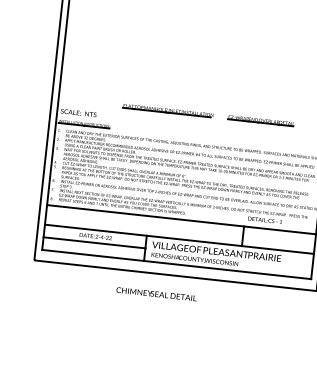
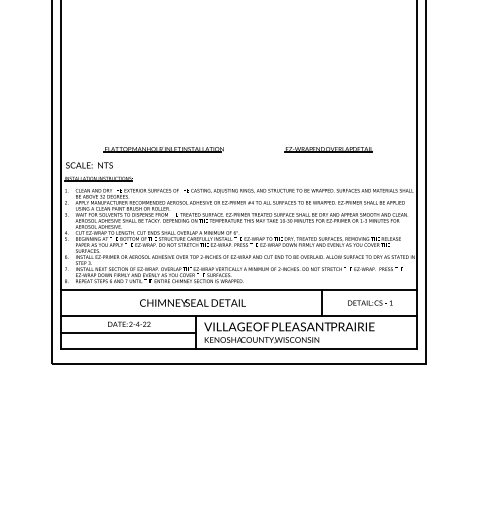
part: (167, 110) -> (163, 149), moved
text: (265, 219) -> (370, 302), moved
text: (156, 293) -> (192, 302), moved

